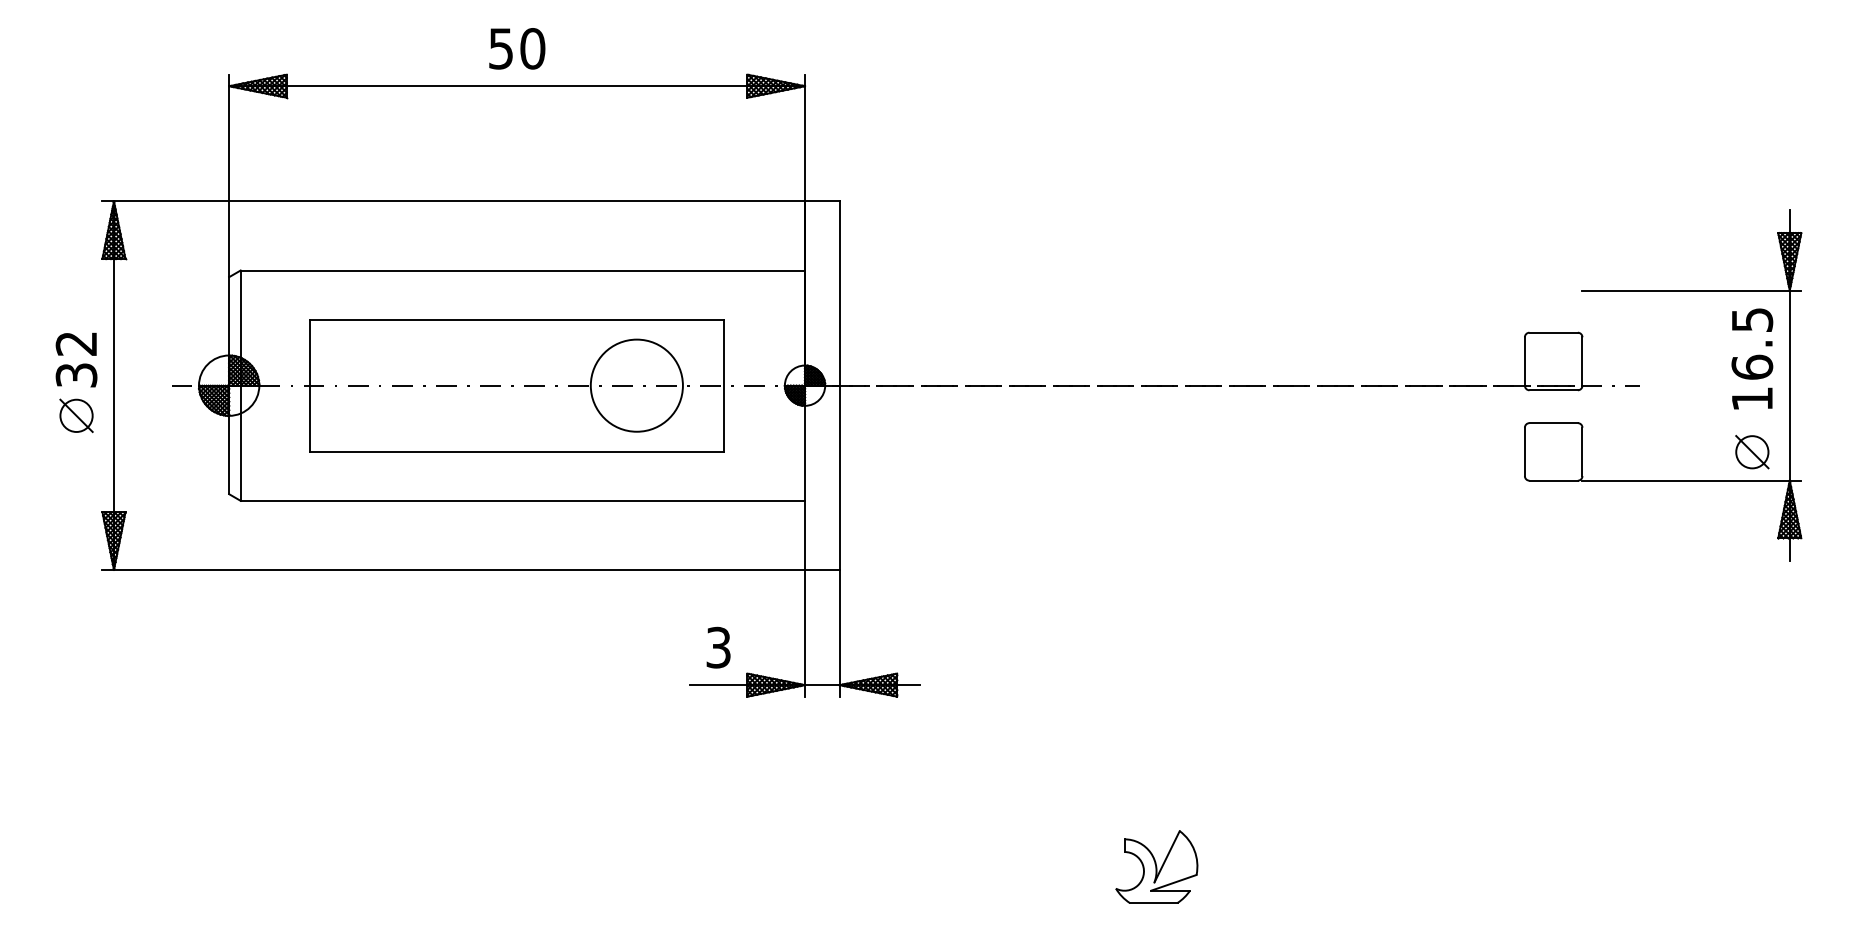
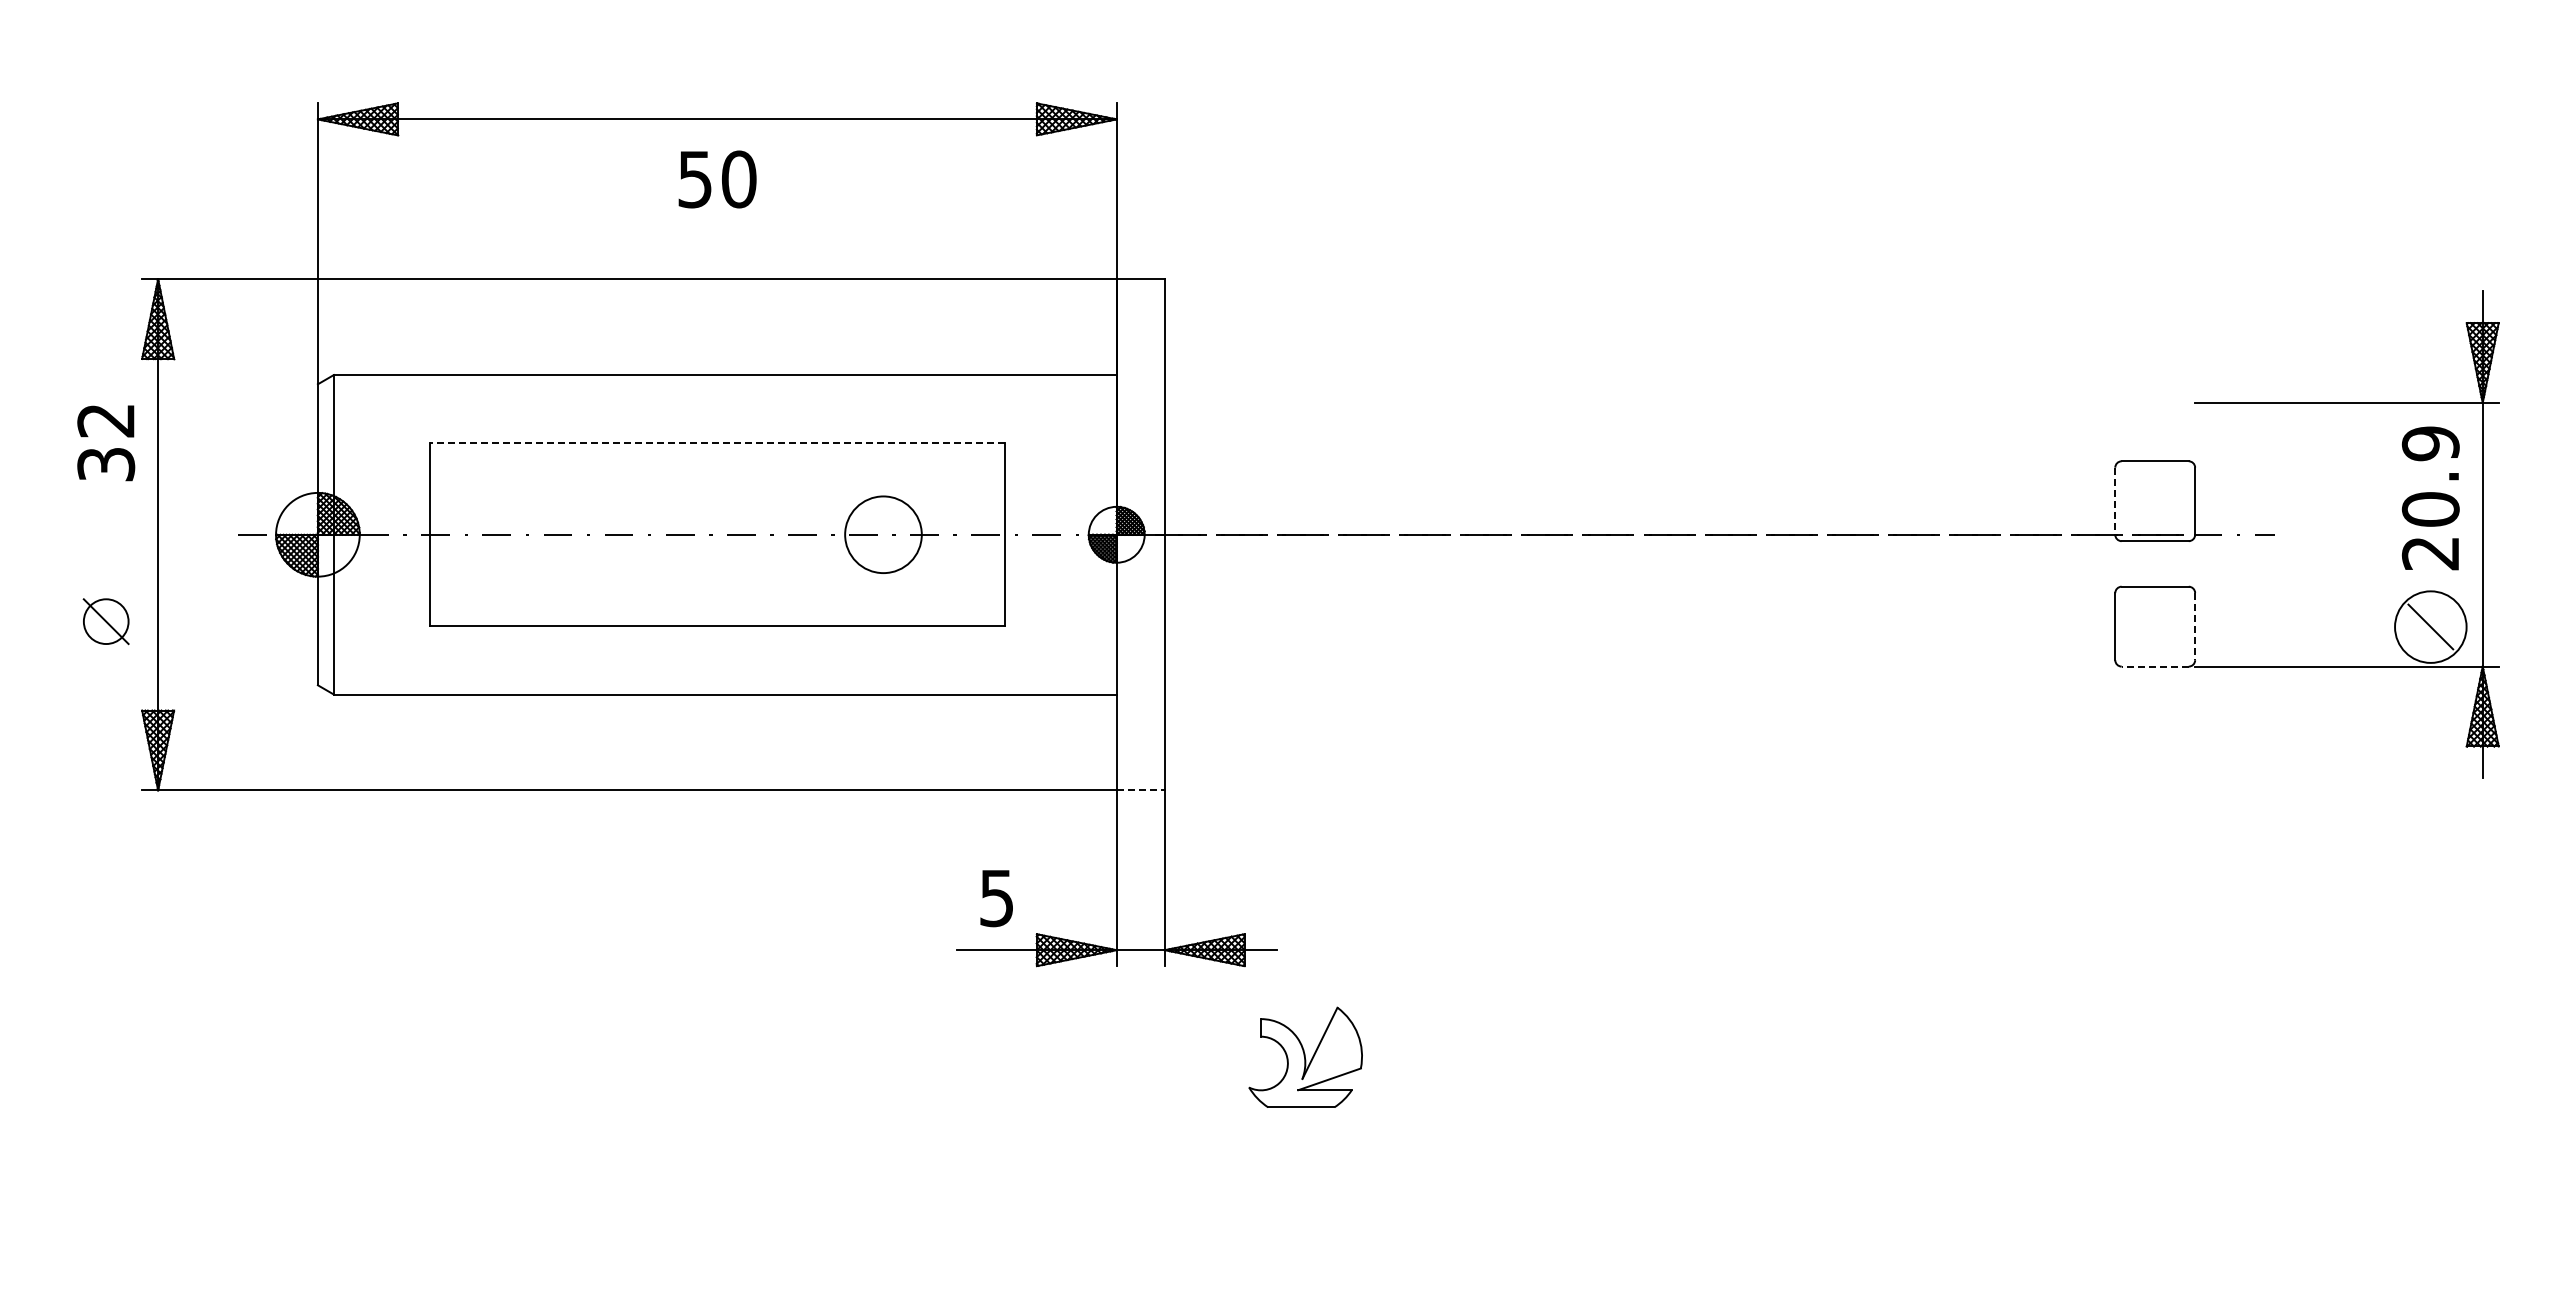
text: (517, 48) -> (717, 179), moved
line: (517, 319) -> (717, 443), solid -> dashed
text: (1752, 359) -> (2430, 498), 16.5 -> 20.9
text: (76, 360) -> (106, 443), moved
line: (1525, 361) -> (2115, 501), solid -> dashed
circle: (636, 385) -> (883, 534), size x0.6
part: (76, 415) -> (105, 621), moved
line: (1582, 451) -> (2195, 626), solid -> dashed
circle: (1752, 451) -> (2430, 626), size x1.6
line: (1553, 480) -> (2155, 666), solid -> dashed
line: (822, 570) -> (1140, 790), solid -> dashed
text: (718, 647) -> (996, 897), 3 -> 5
part: (1156, 866) -> (1305, 1056), moved

